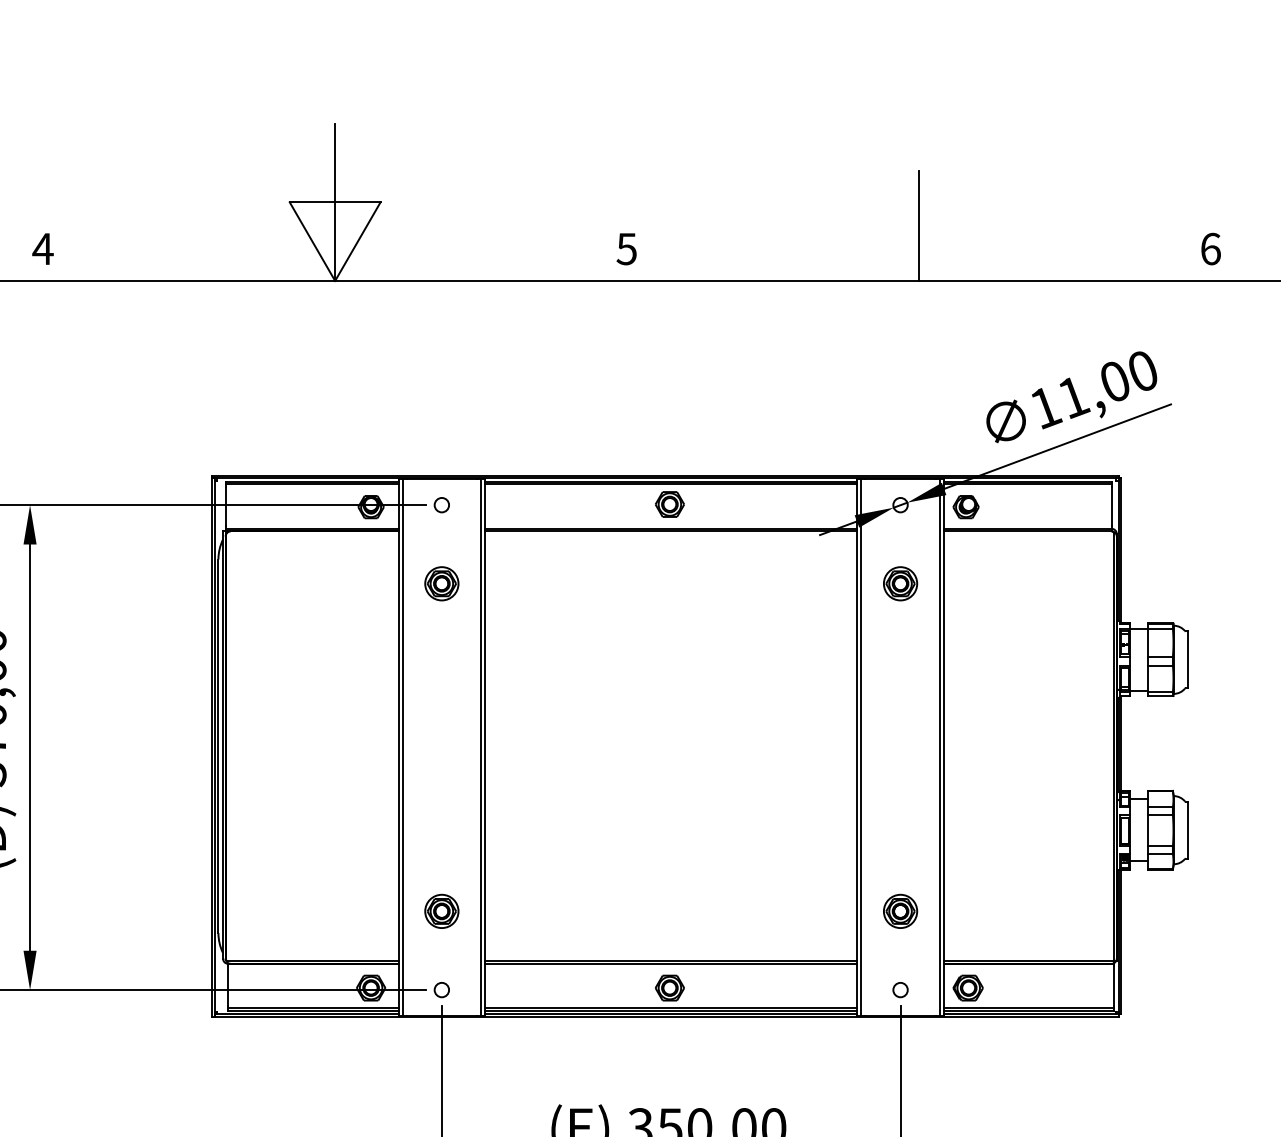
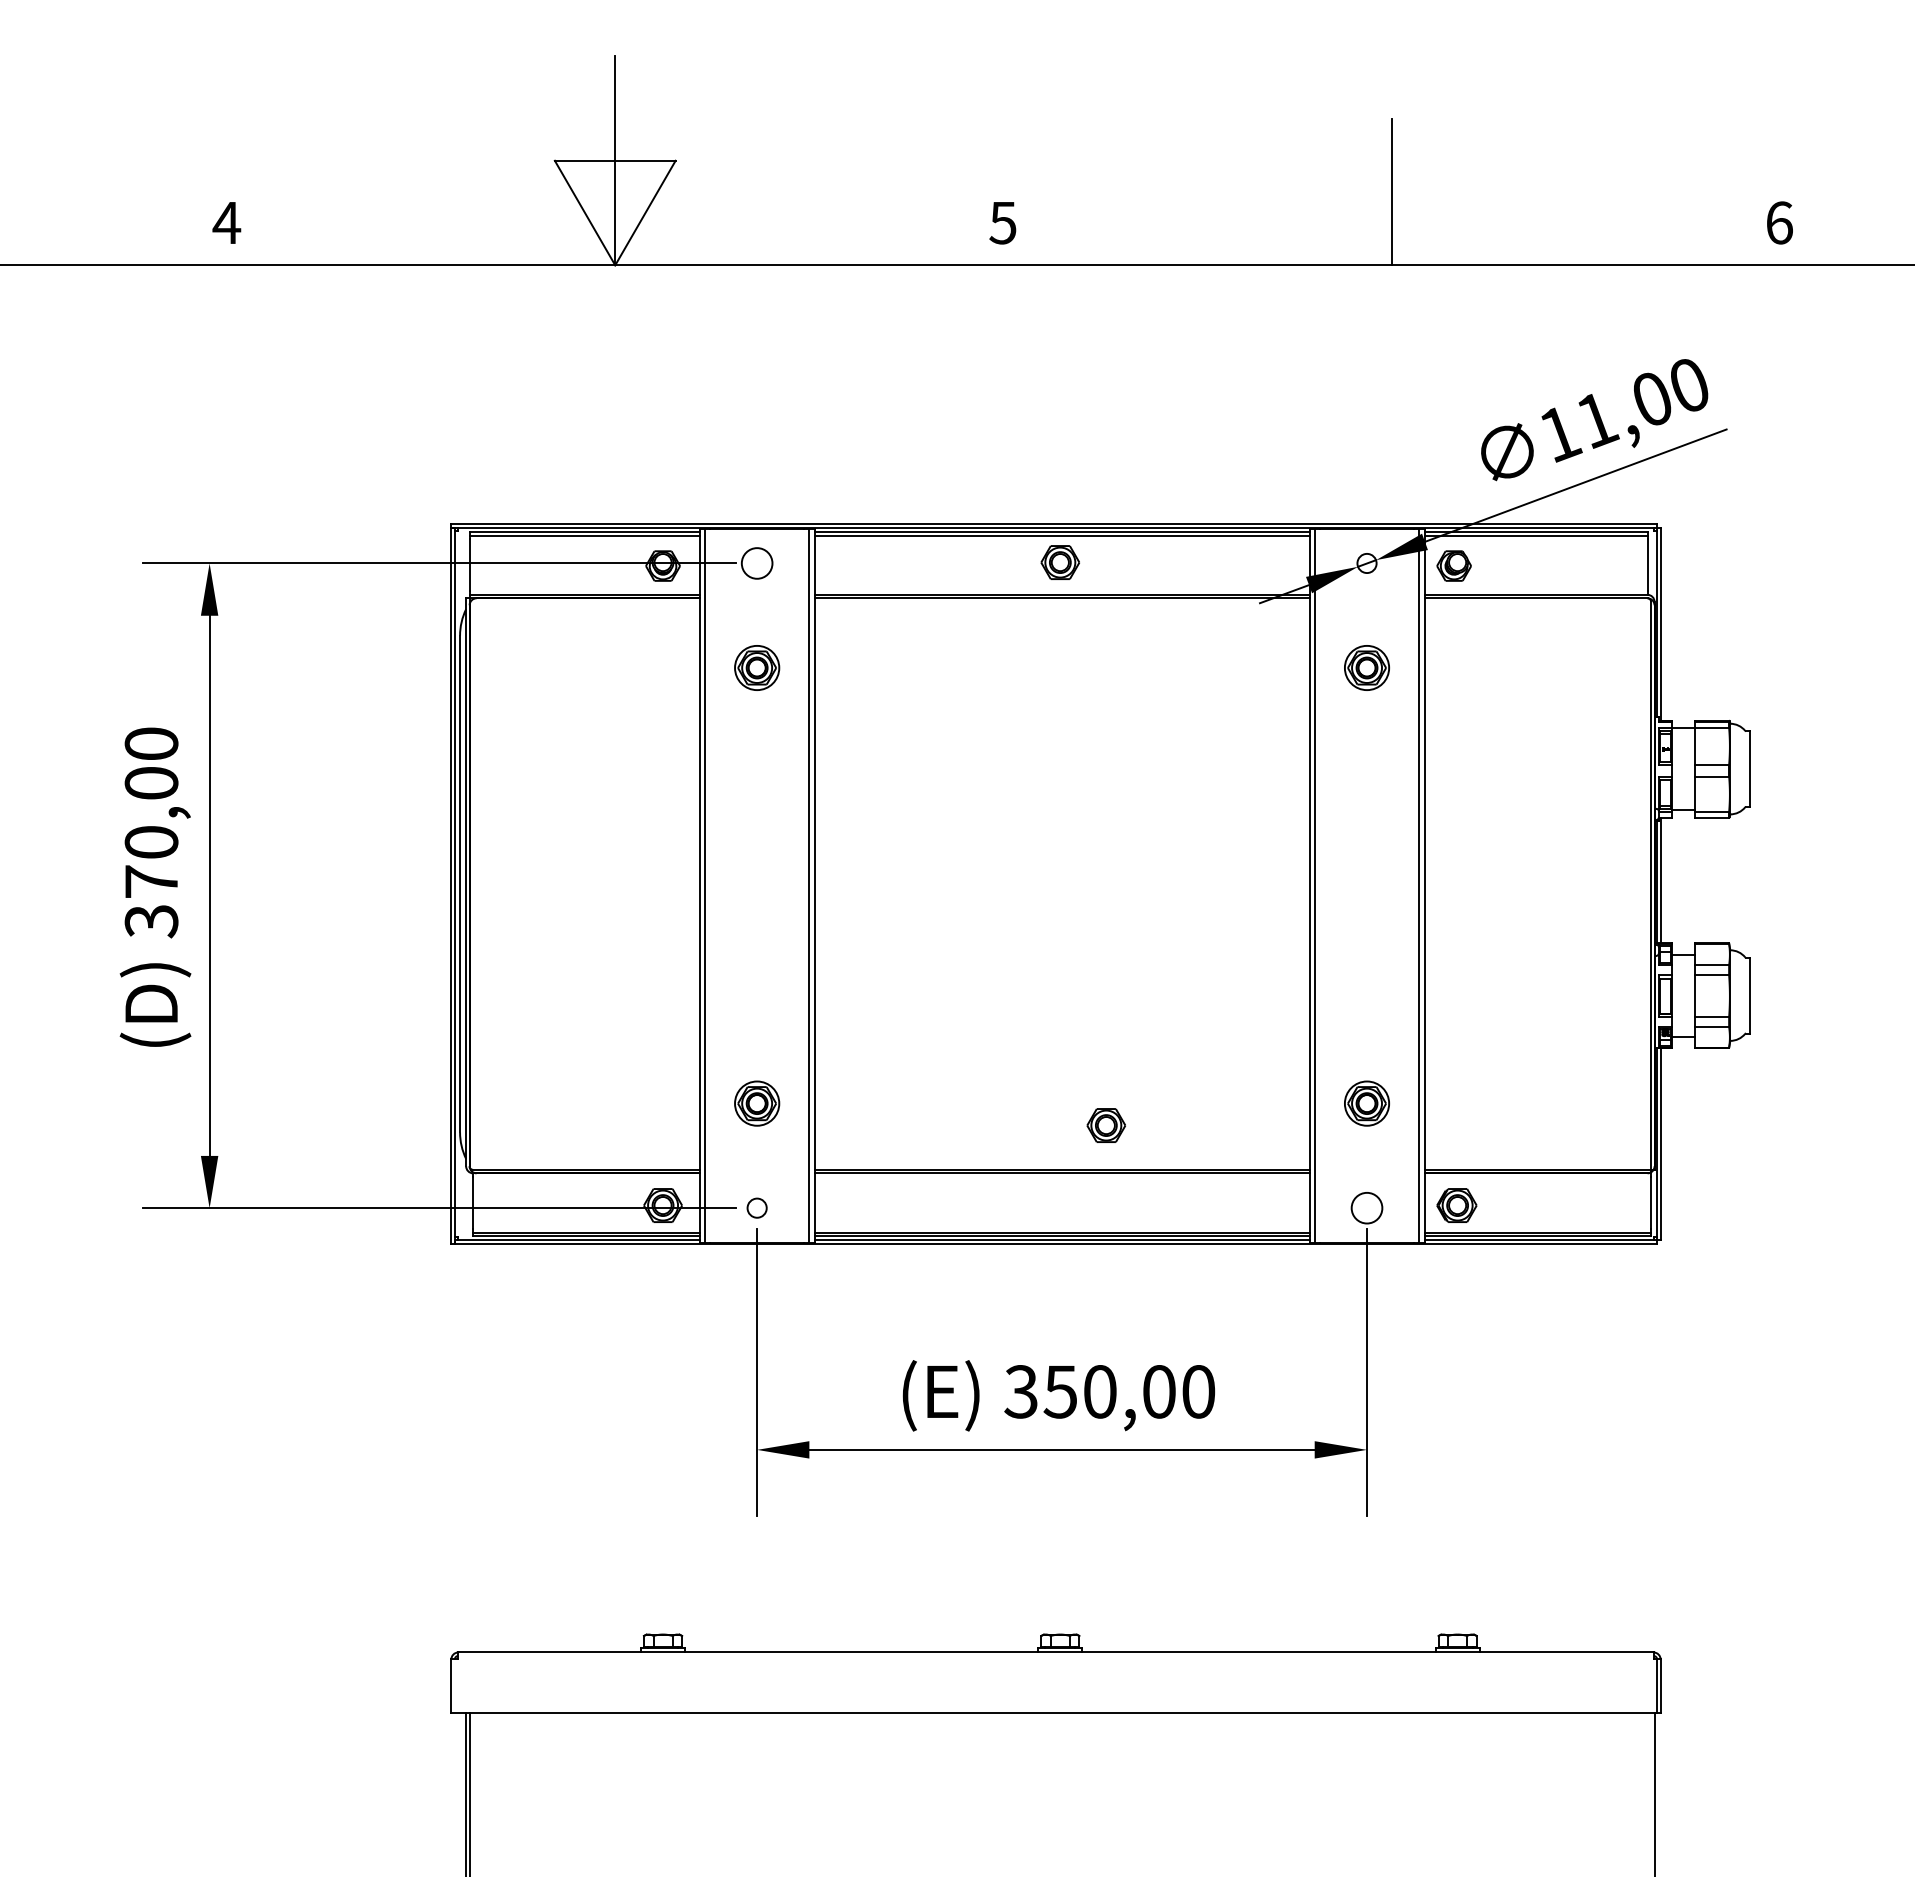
circle: (441, 505) -> (756, 563), size x1.6
part: (669, 988) -> (1105, 1125), moved
circle: (900, 989) -> (1366, 1207), size x1.6

